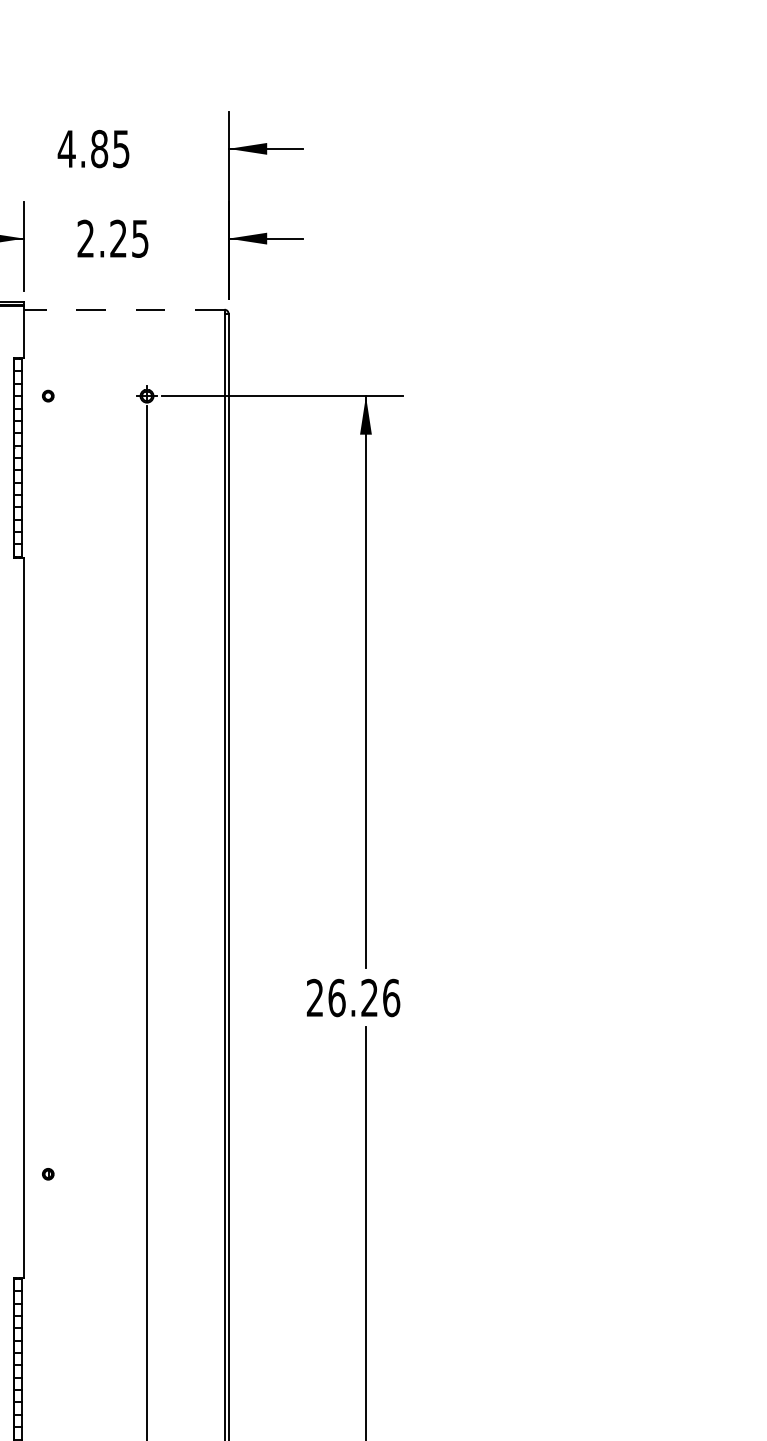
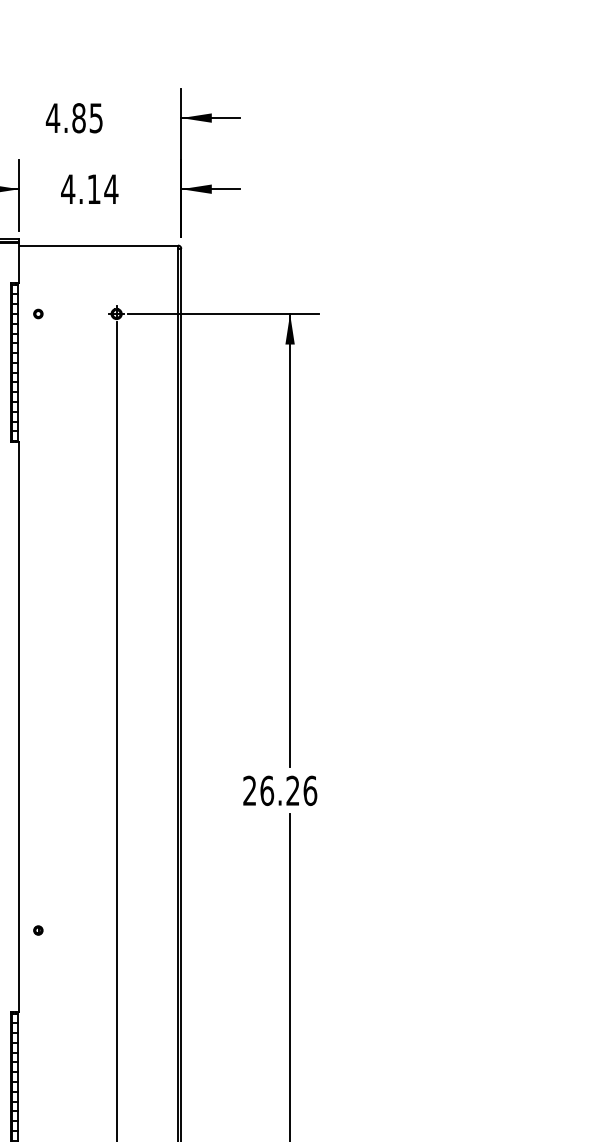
text: (112, 239) -> (89, 189), 2.25 -> 4.14
line: (125, 309) -> (99, 245), dashed -> solid

